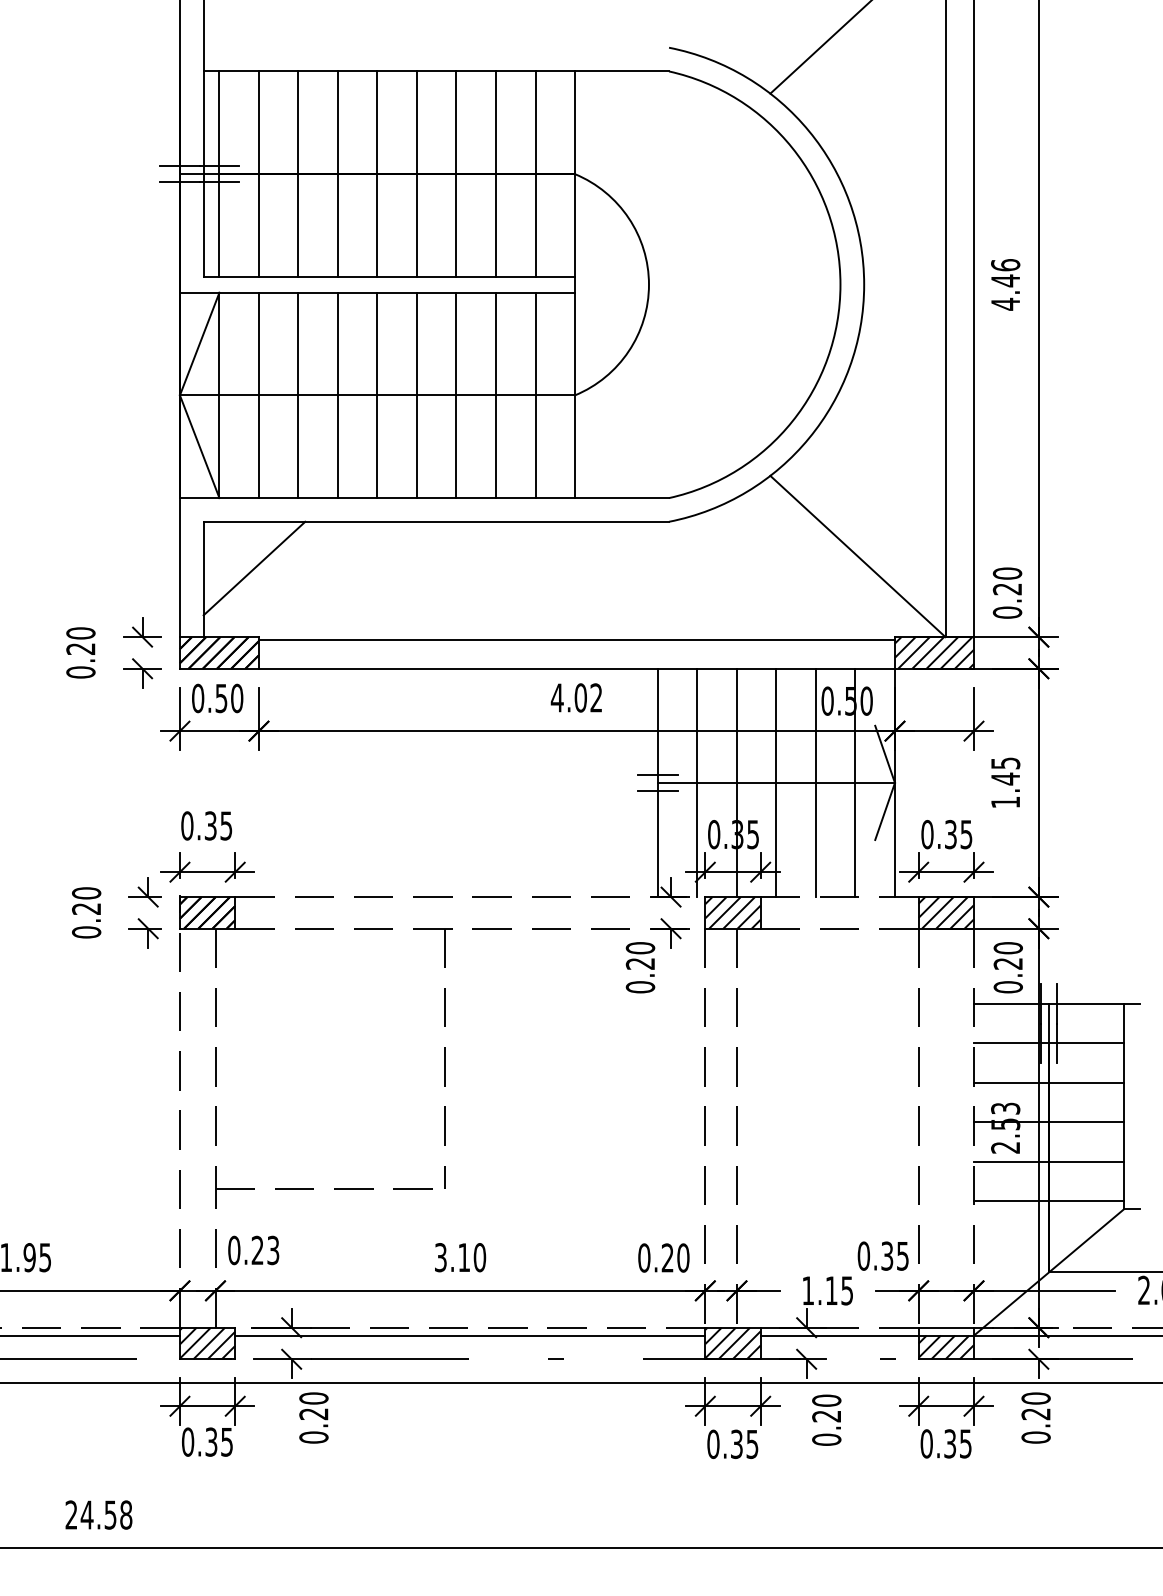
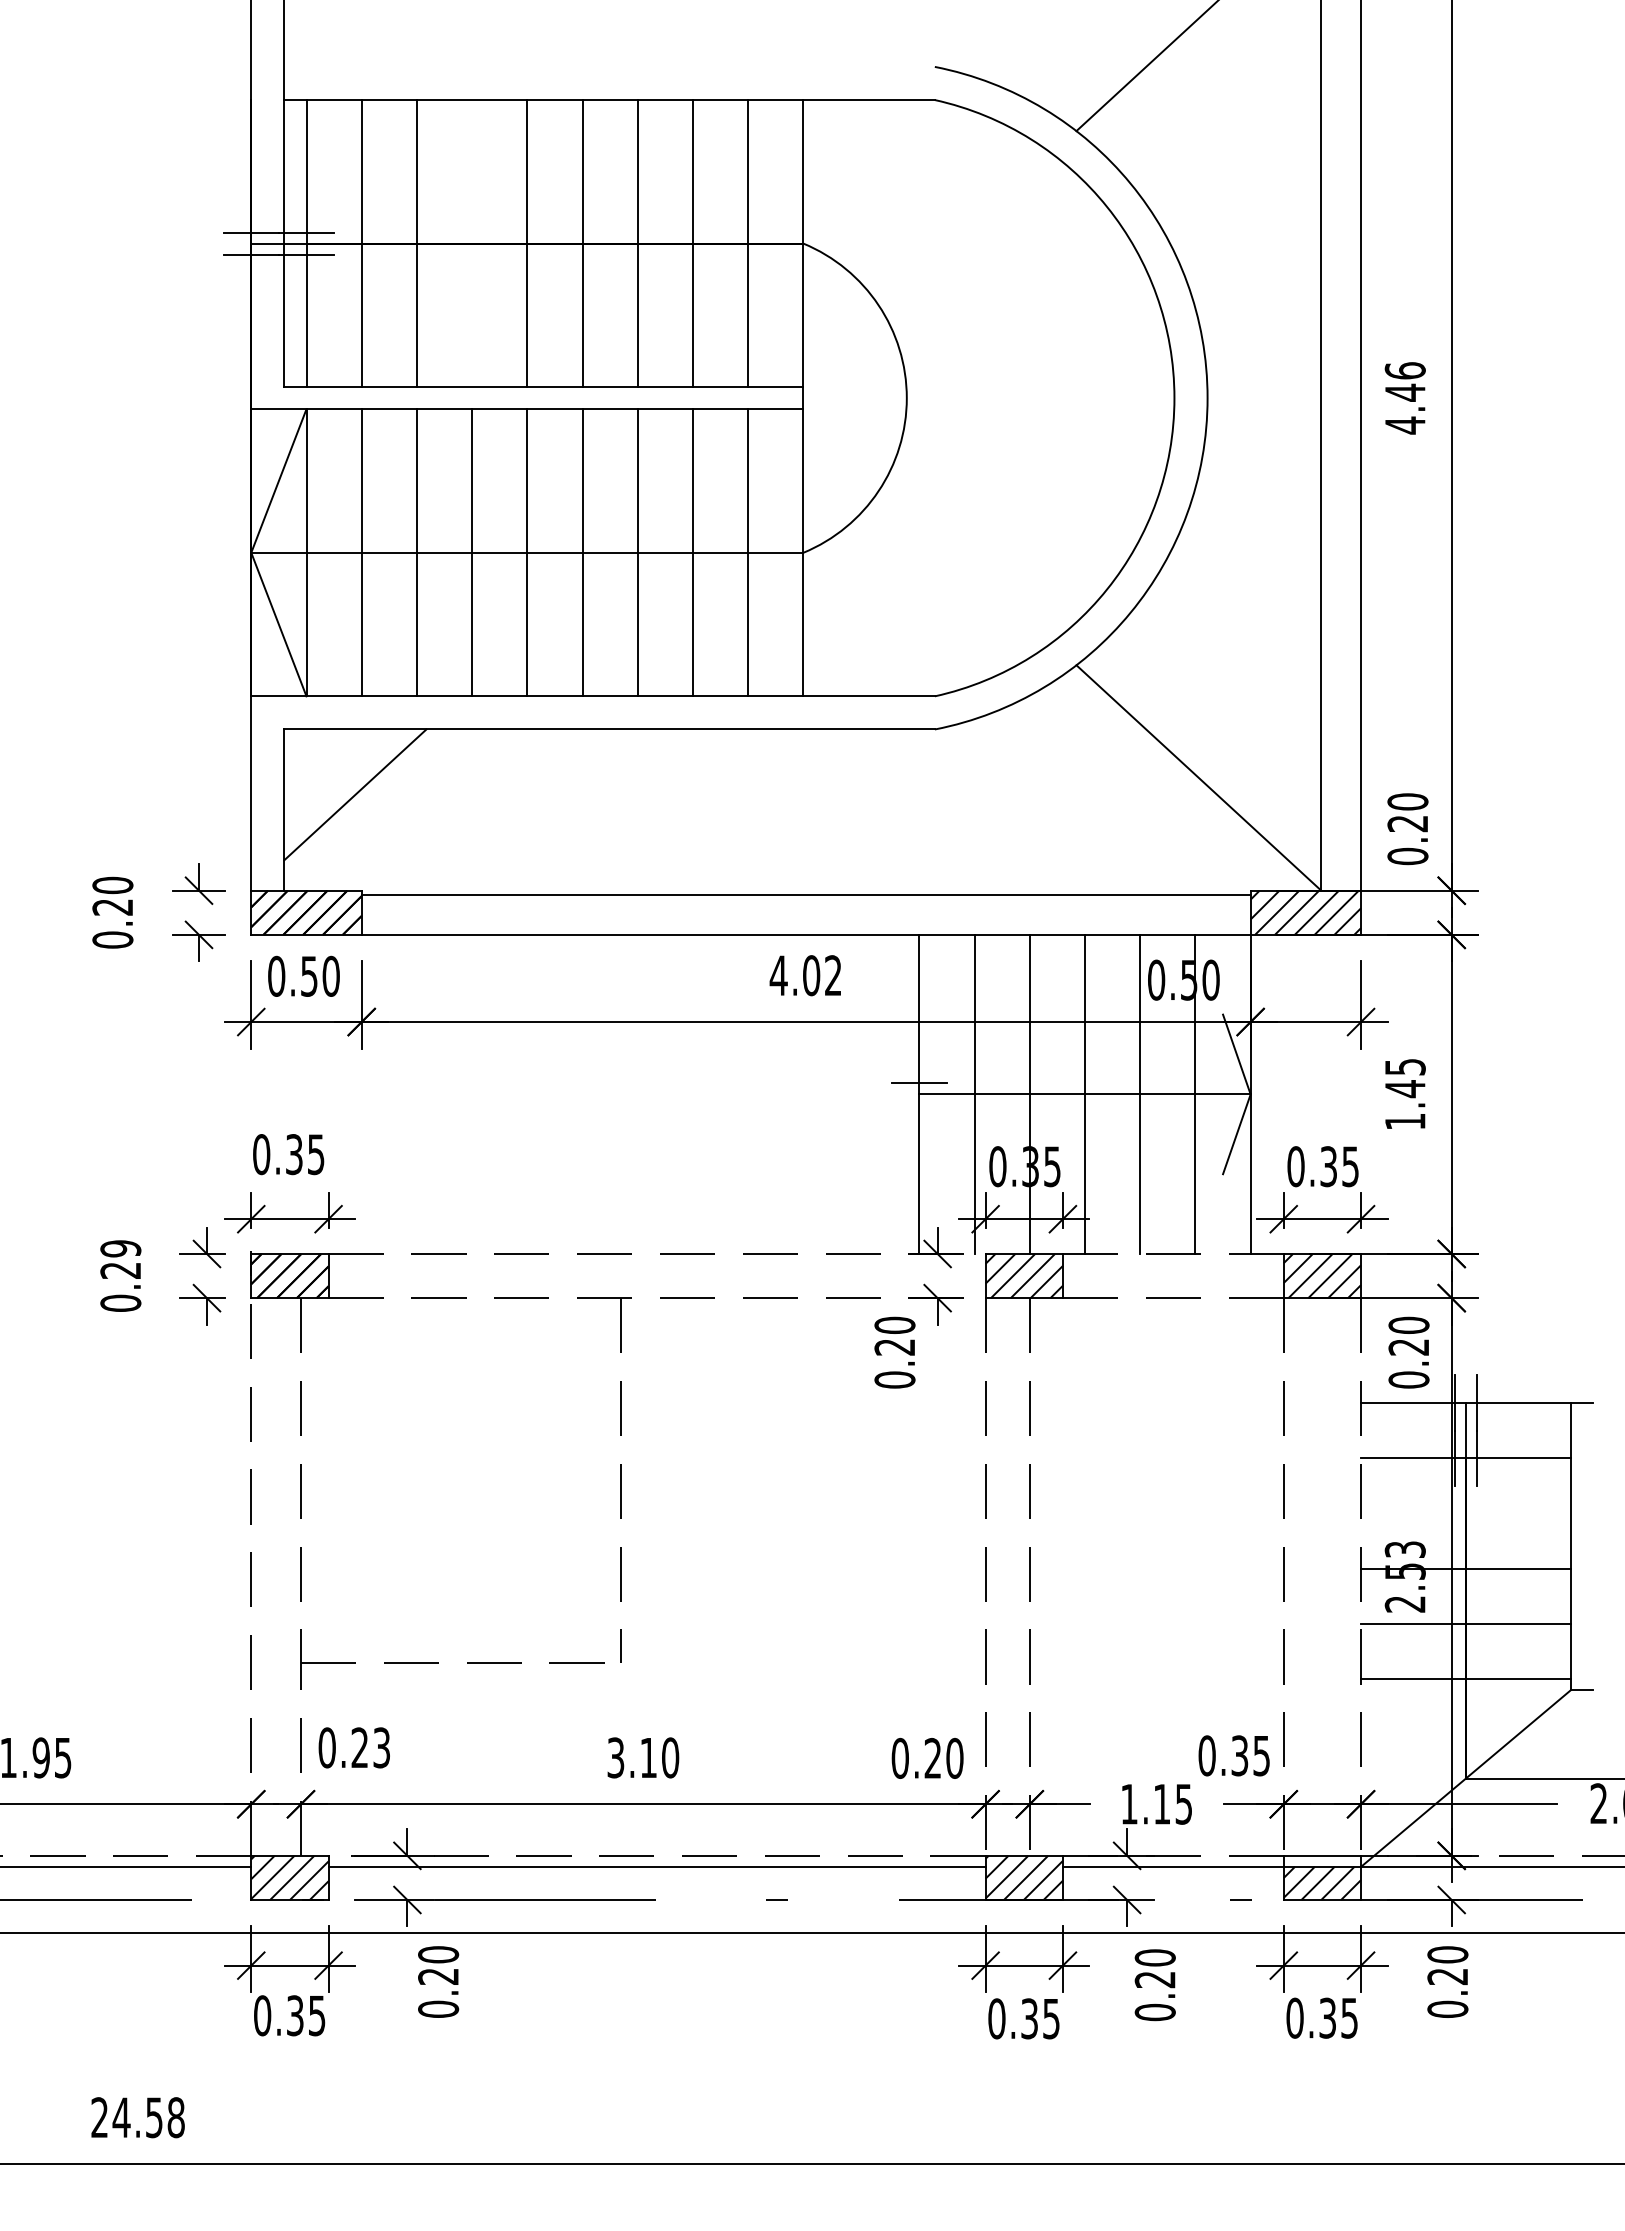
line: (338, 174) -> (472, 243), removed
line: (657, 790) -> (918, 1105), removed
text: (86, 893) -> (120, 1248), 0.20 -> 0.29
line: (1048, 1082) -> (1465, 1513), removed

